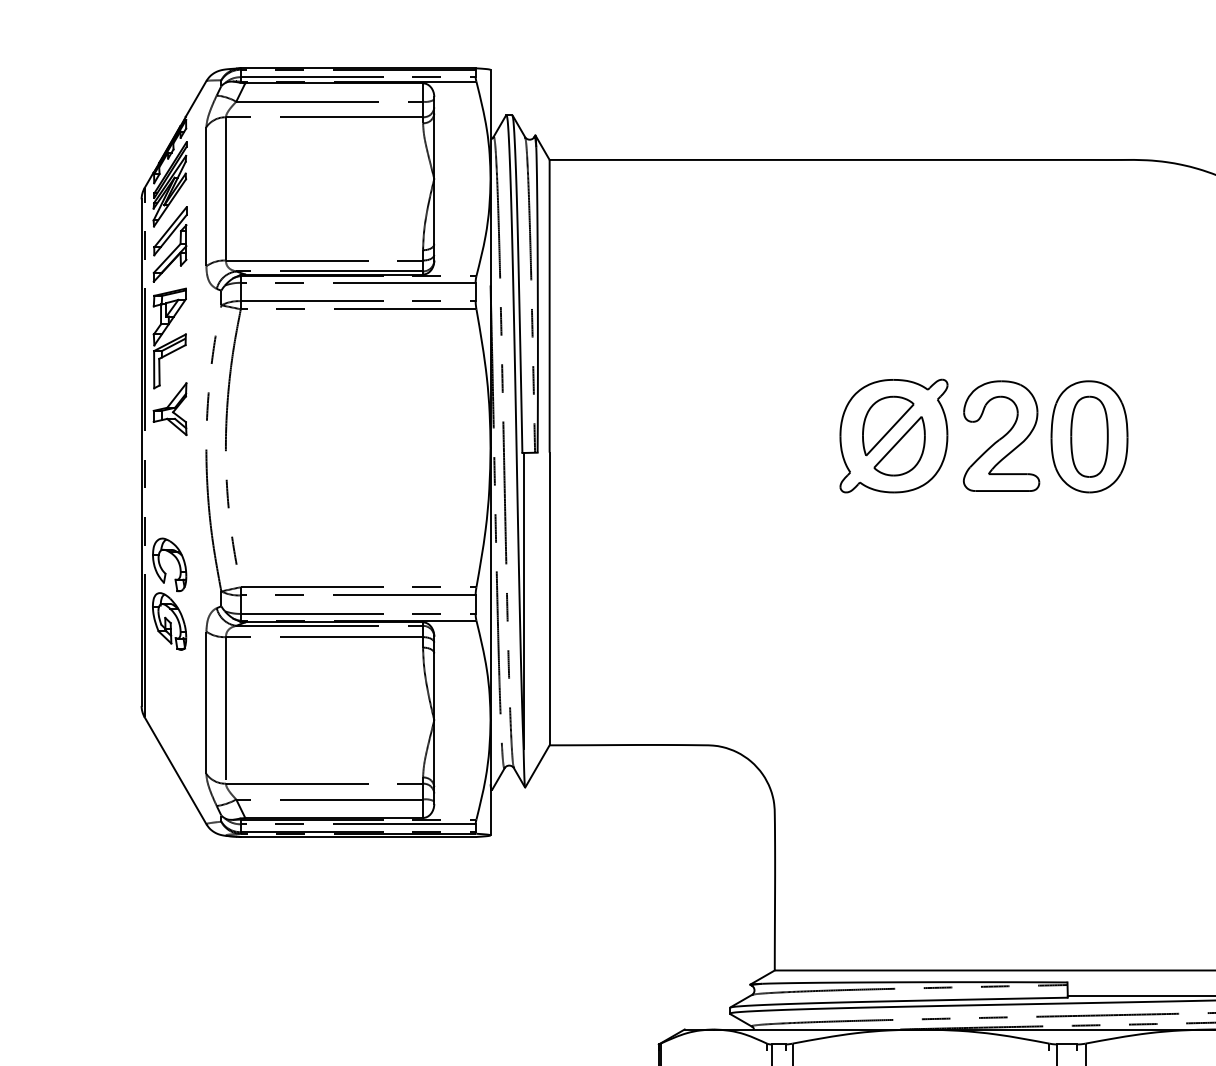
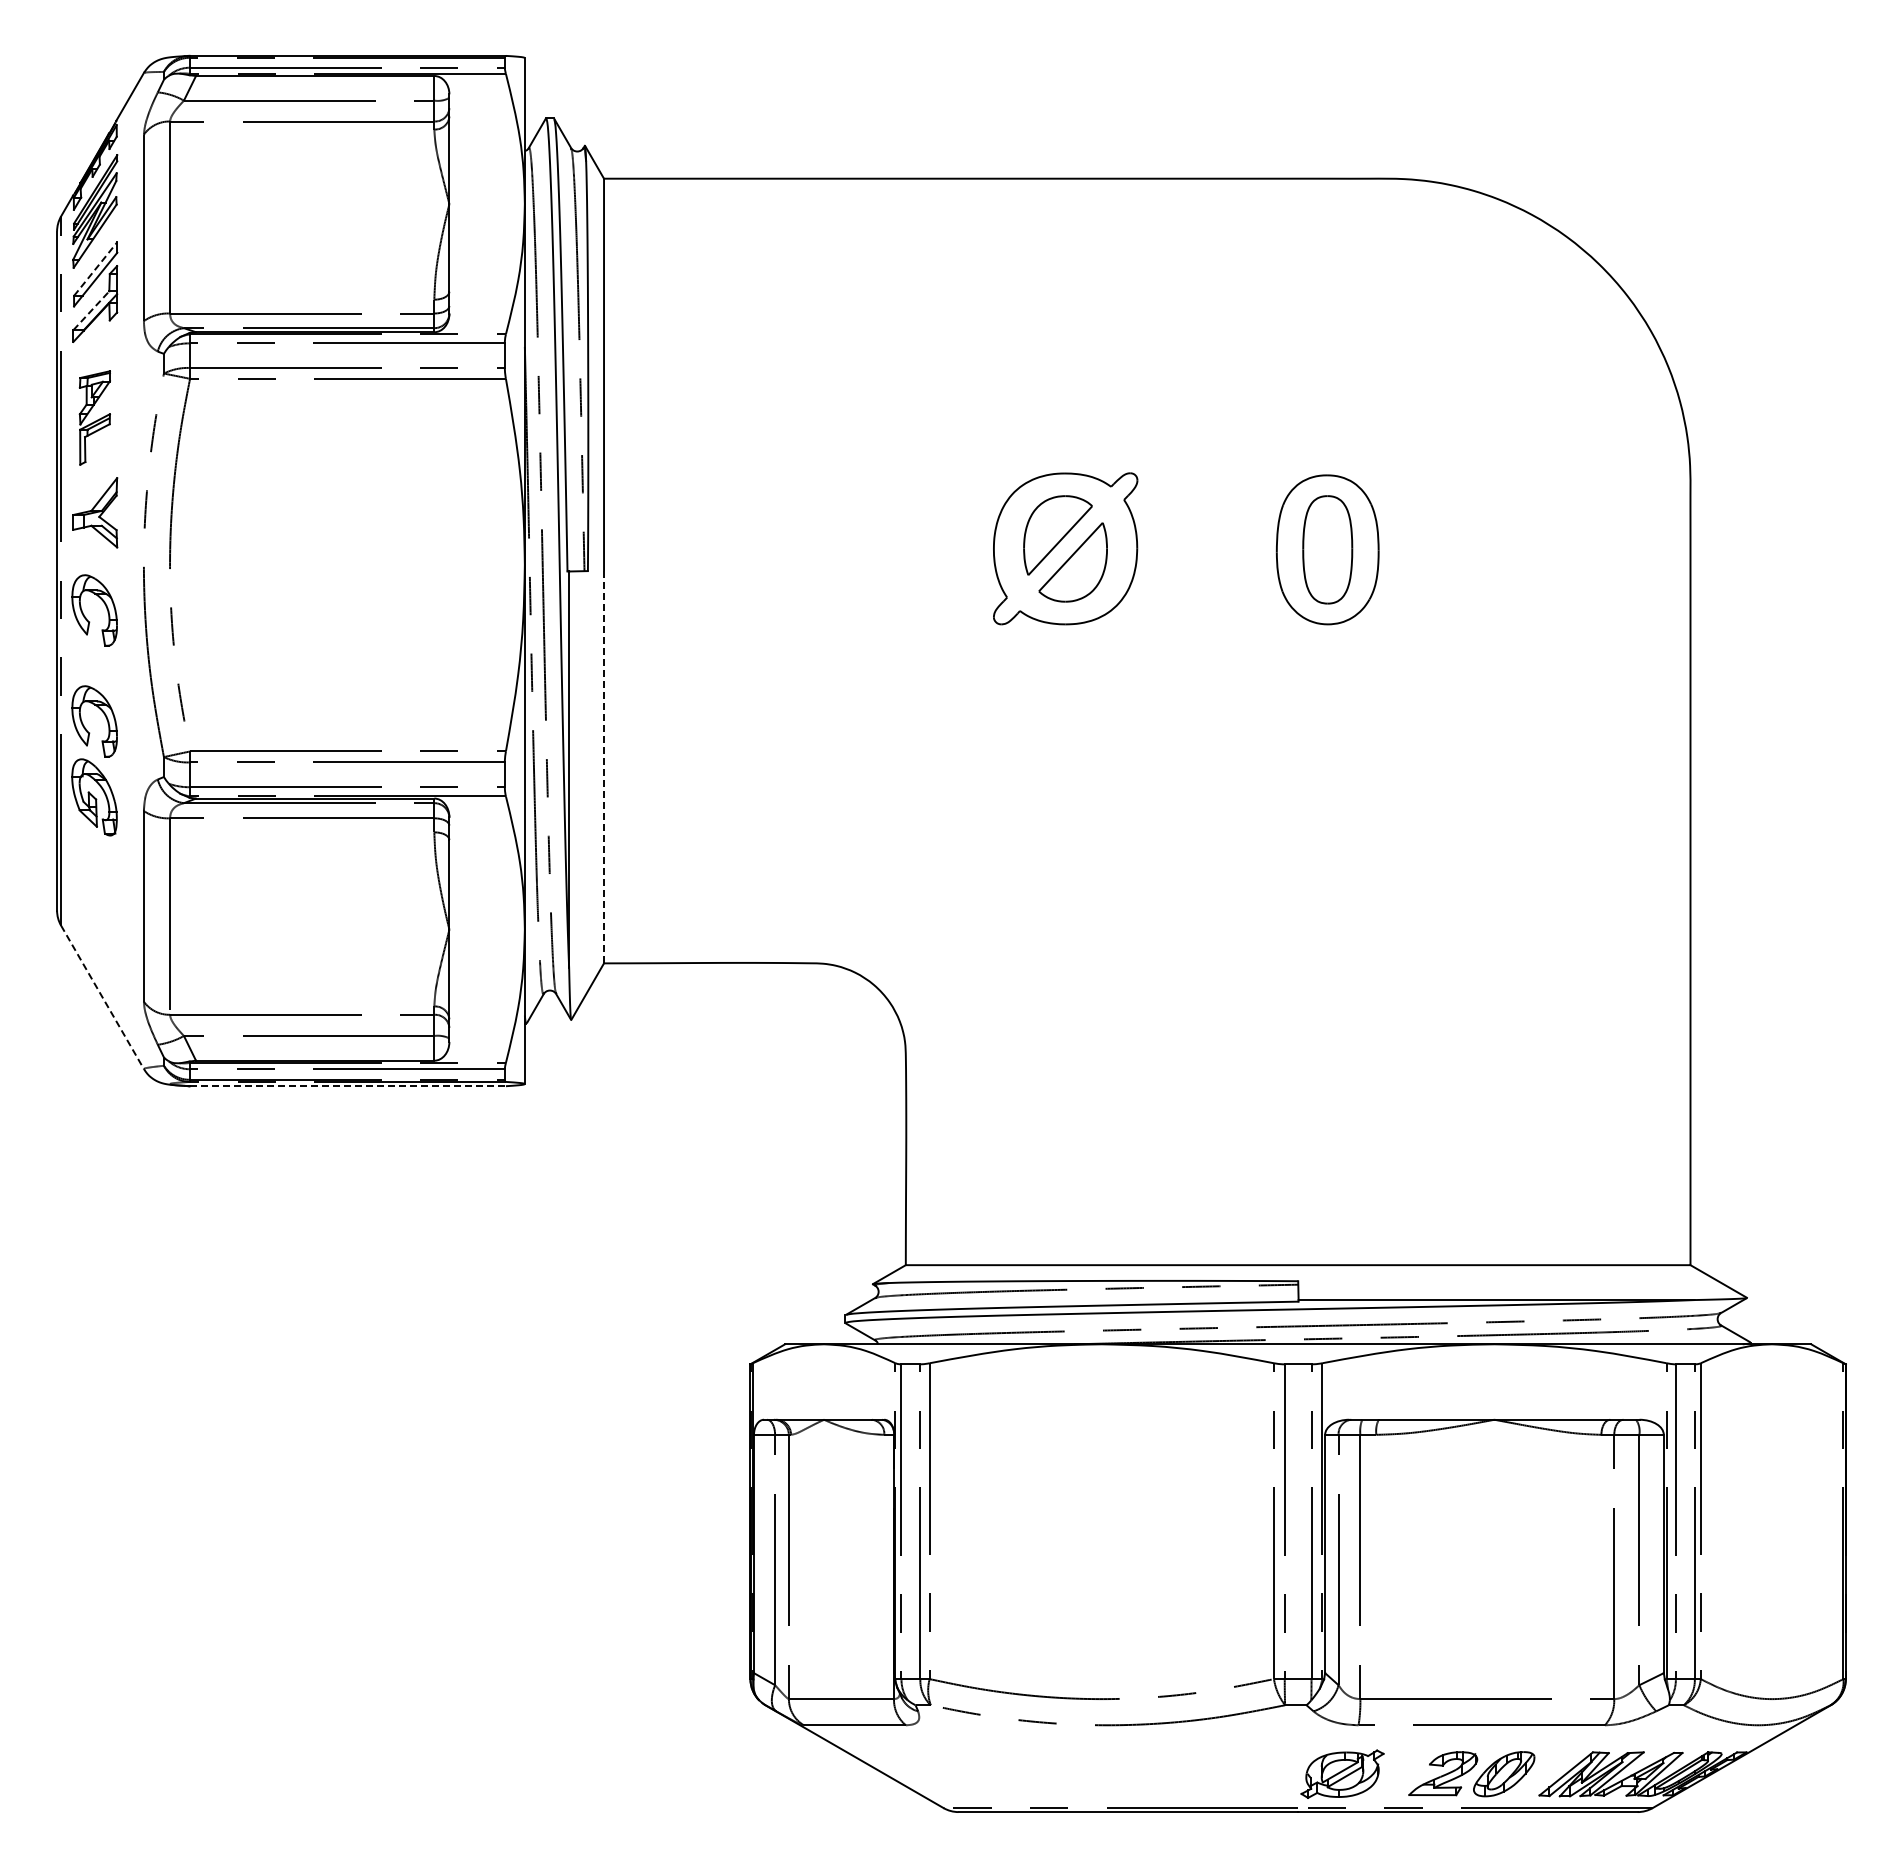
line: (171, 226) -> (96, 268), solid -> dashed
line: (167, 258) -> (91, 310), solid -> dashed
part: (169, 338) -> (94, 417), size x0.7
part: (1001, 435) -> (1209, 548), removed
part: (163, 487) -> (86, 617), added
line: (549, 598) -> (604, 766), solid -> dashed
line: (175, 770) -> (102, 997), solid -> dashed
line: (359, 837) -> (348, 1086), solid -> dashed

